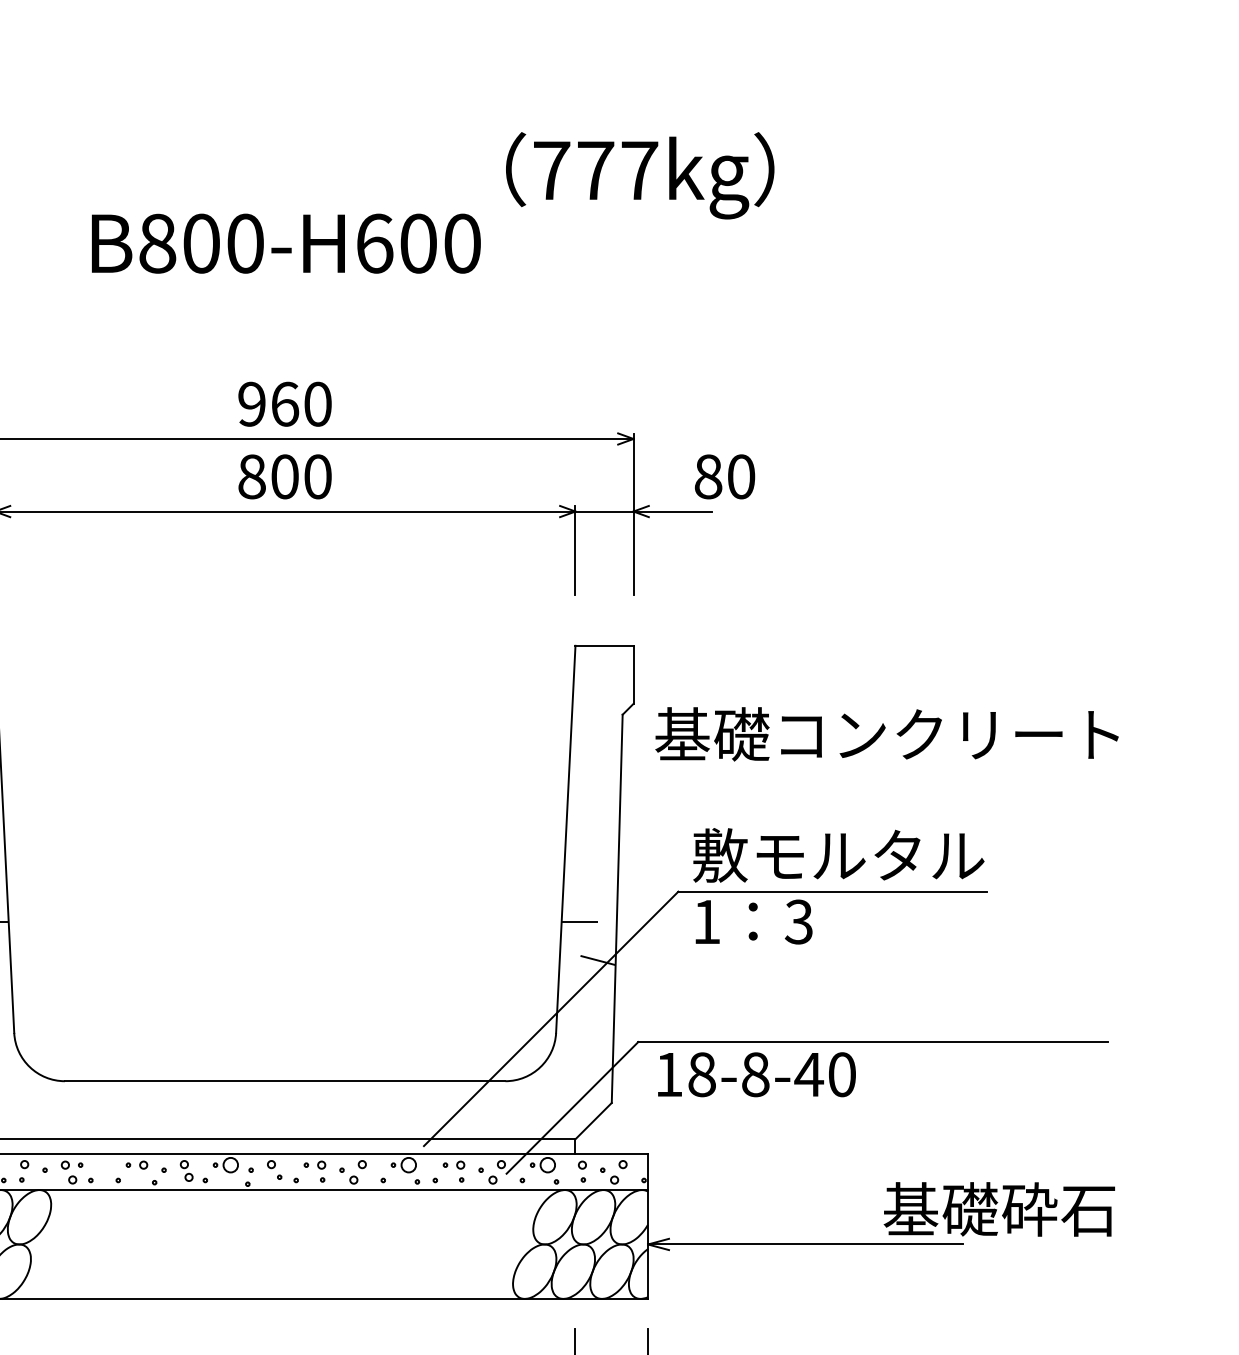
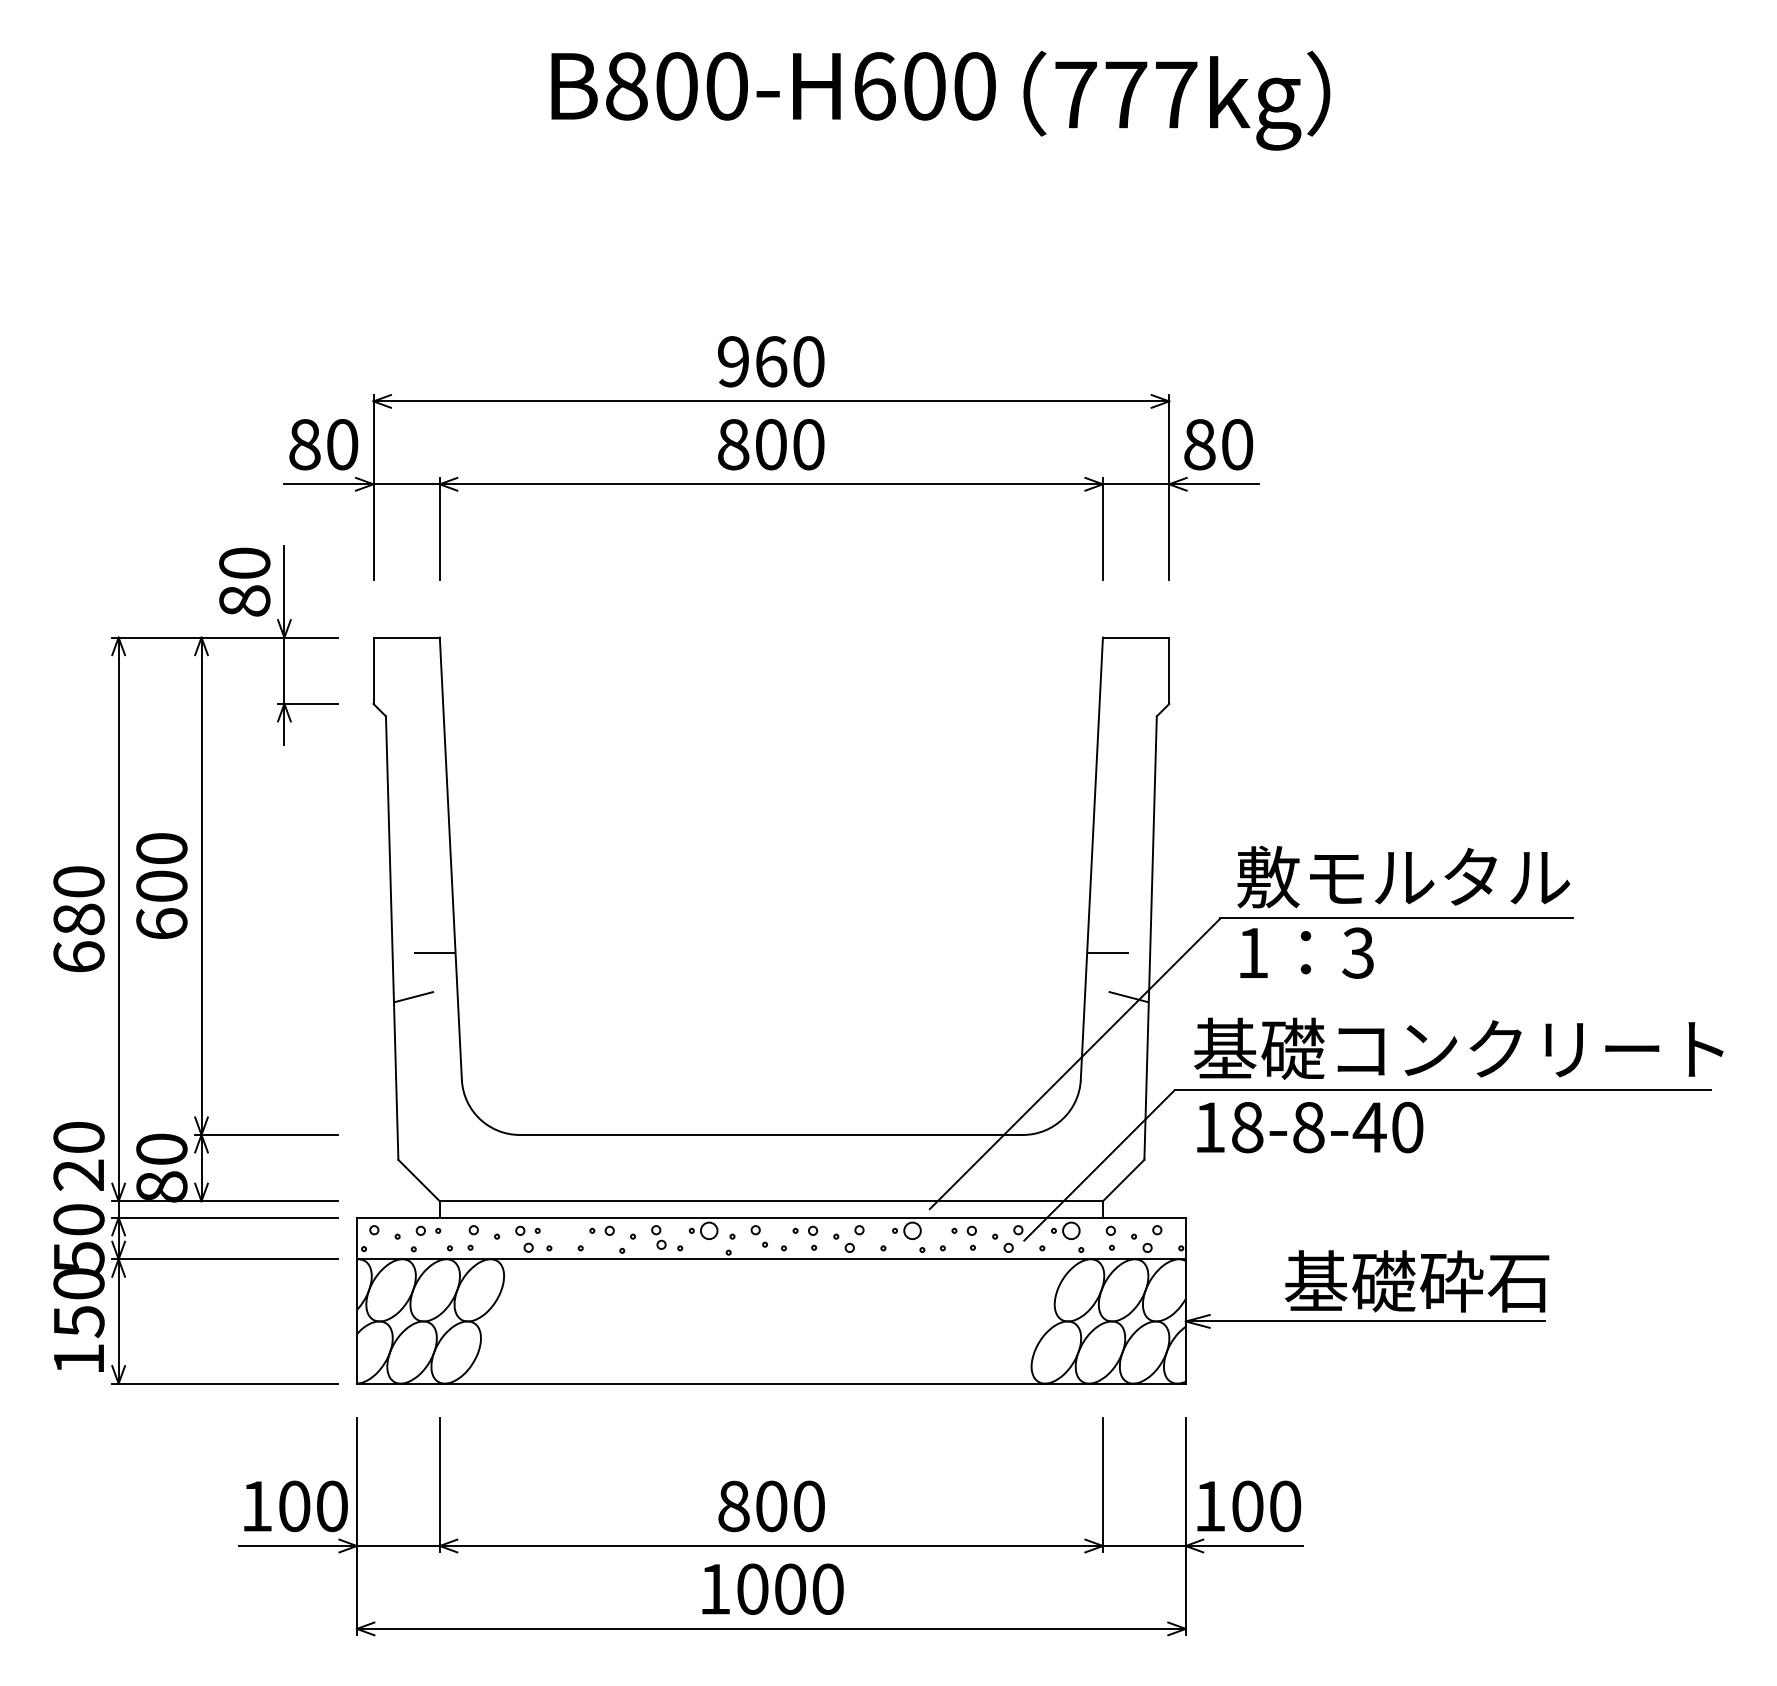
text: (286, 243) -> (773, 86), moved
text: (724, 476) -> (1218, 444), moved
text: (886, 734) -> (1458, 1048), moved
text: (999, 1209) -> (1417, 1281), moved

